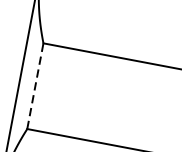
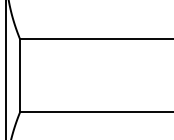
line: (35, 85) -> (20, 75), dashed -> solid

